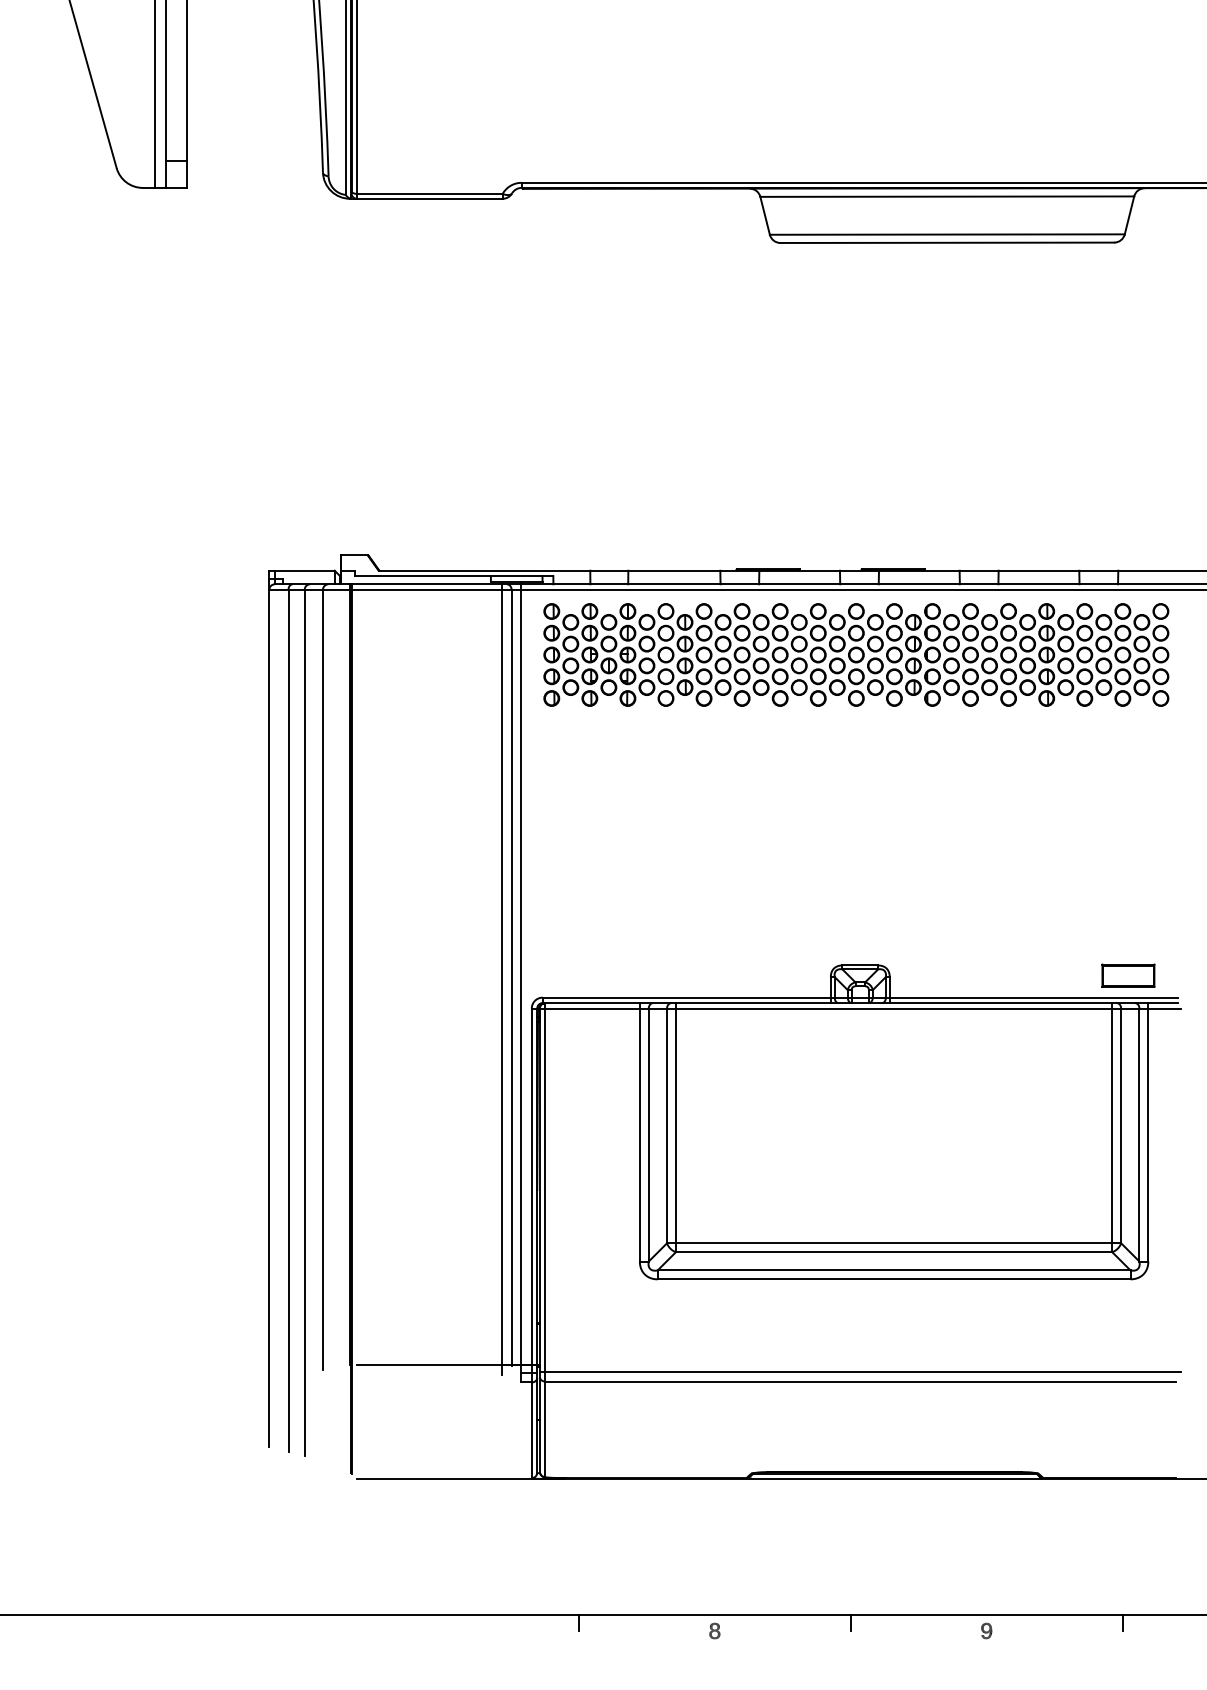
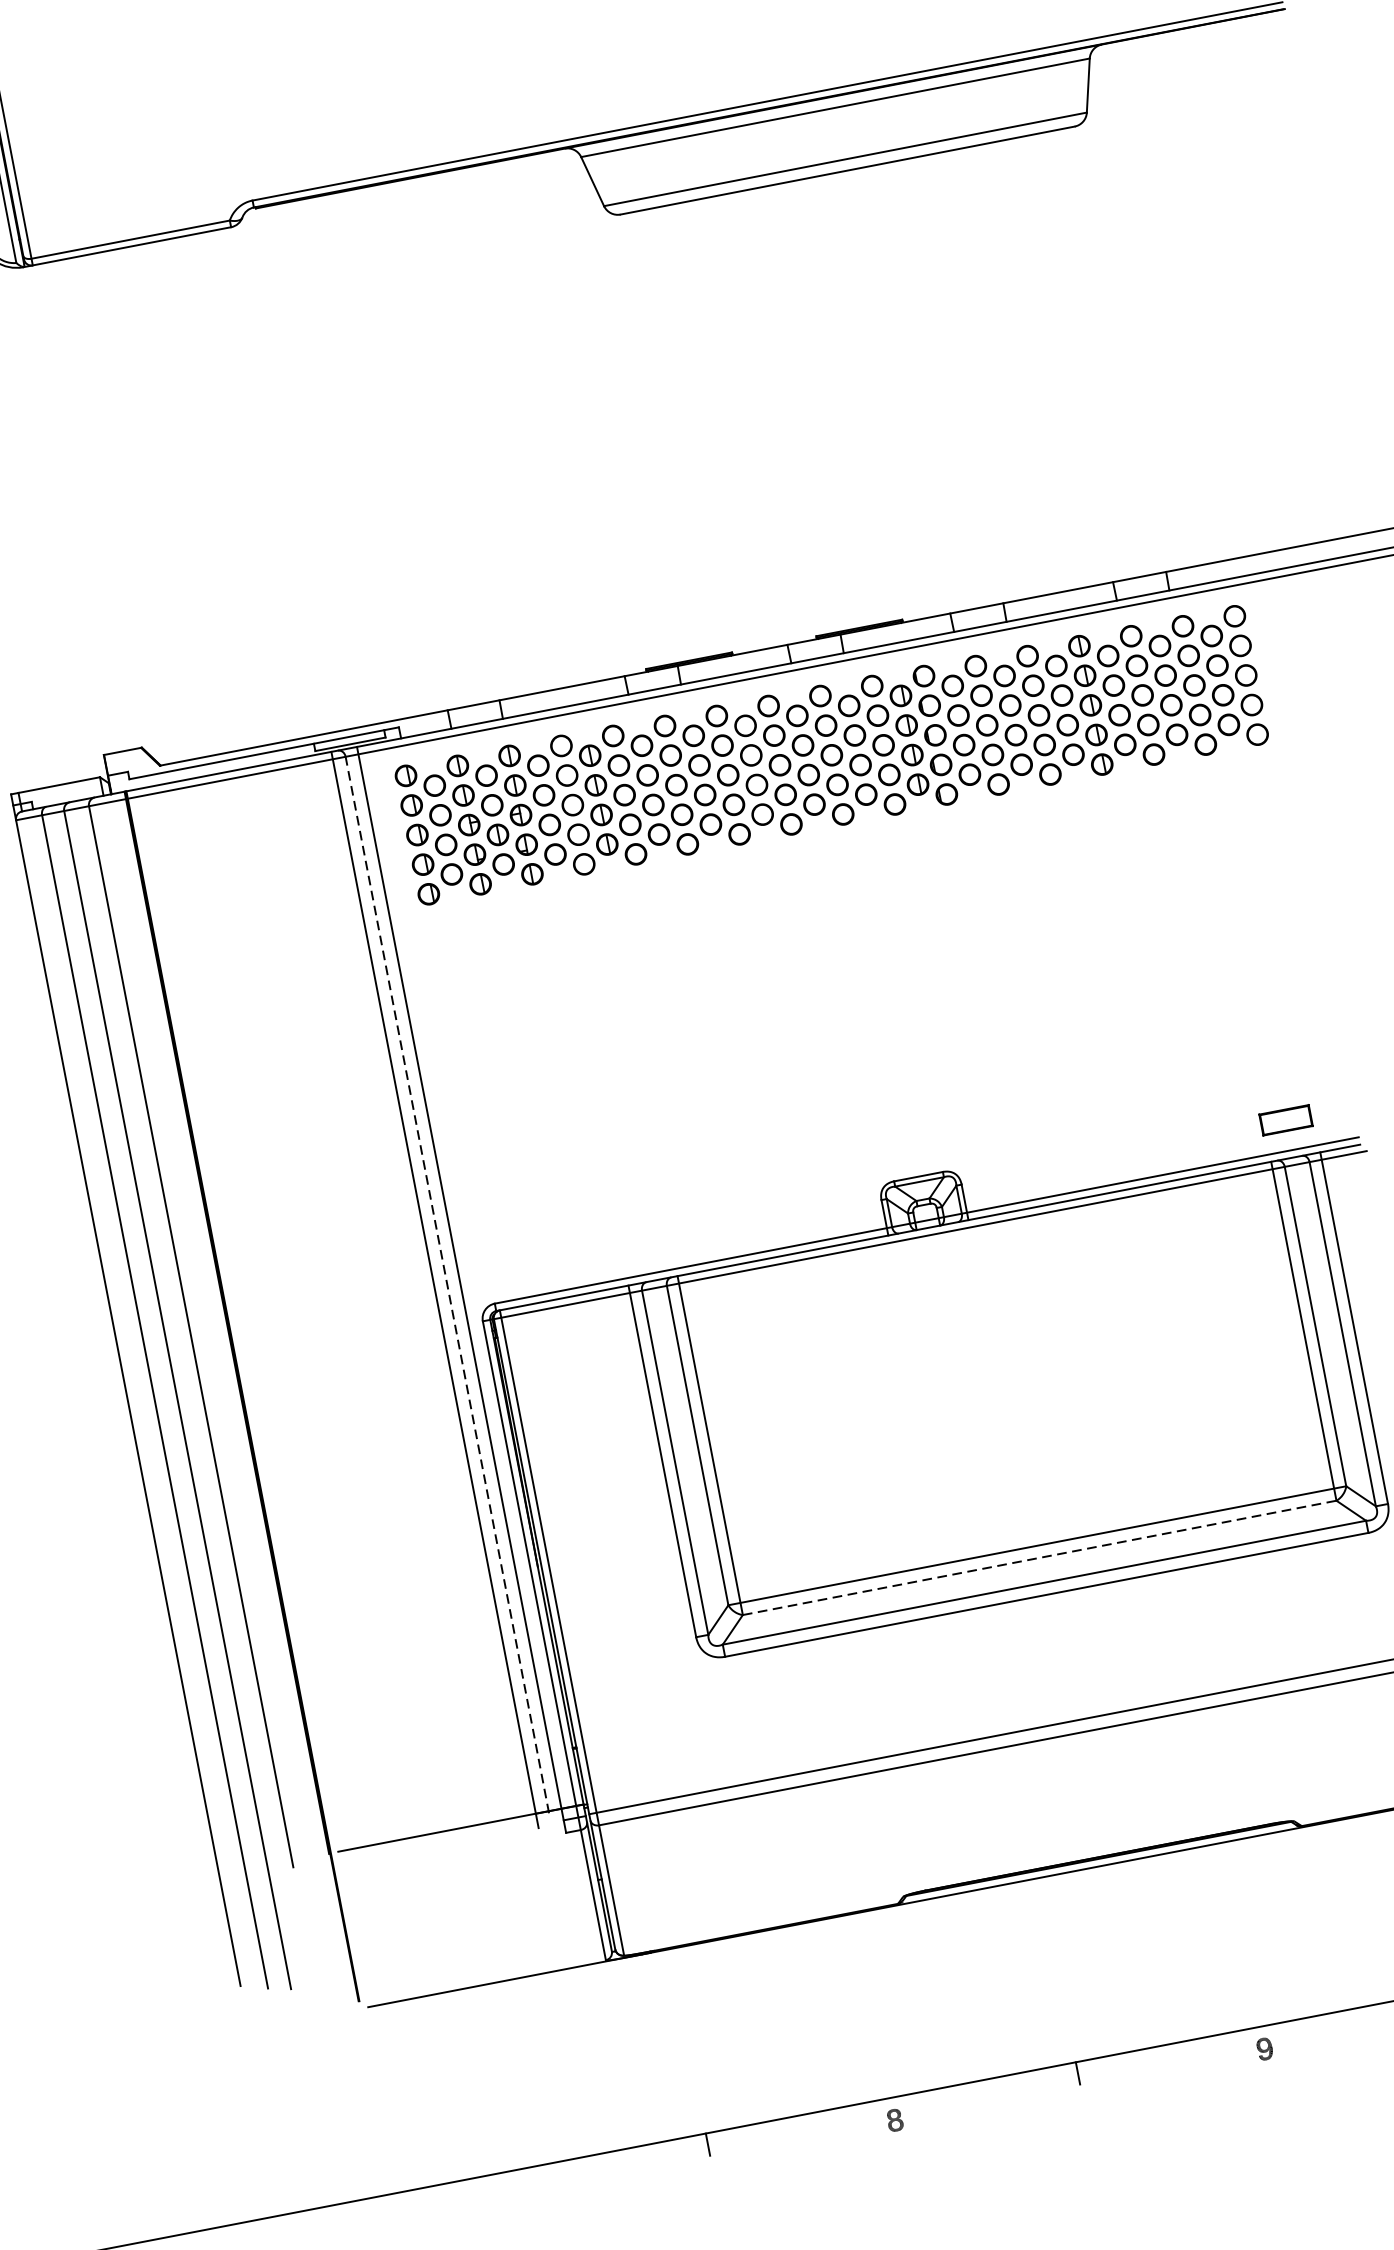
part: (1128, 975) -> (1286, 1120), size x0.7
line: (511, 977) -> (447, 1284), solid -> dashed
line: (894, 1252) -> (1040, 1558), solid -> dashed

